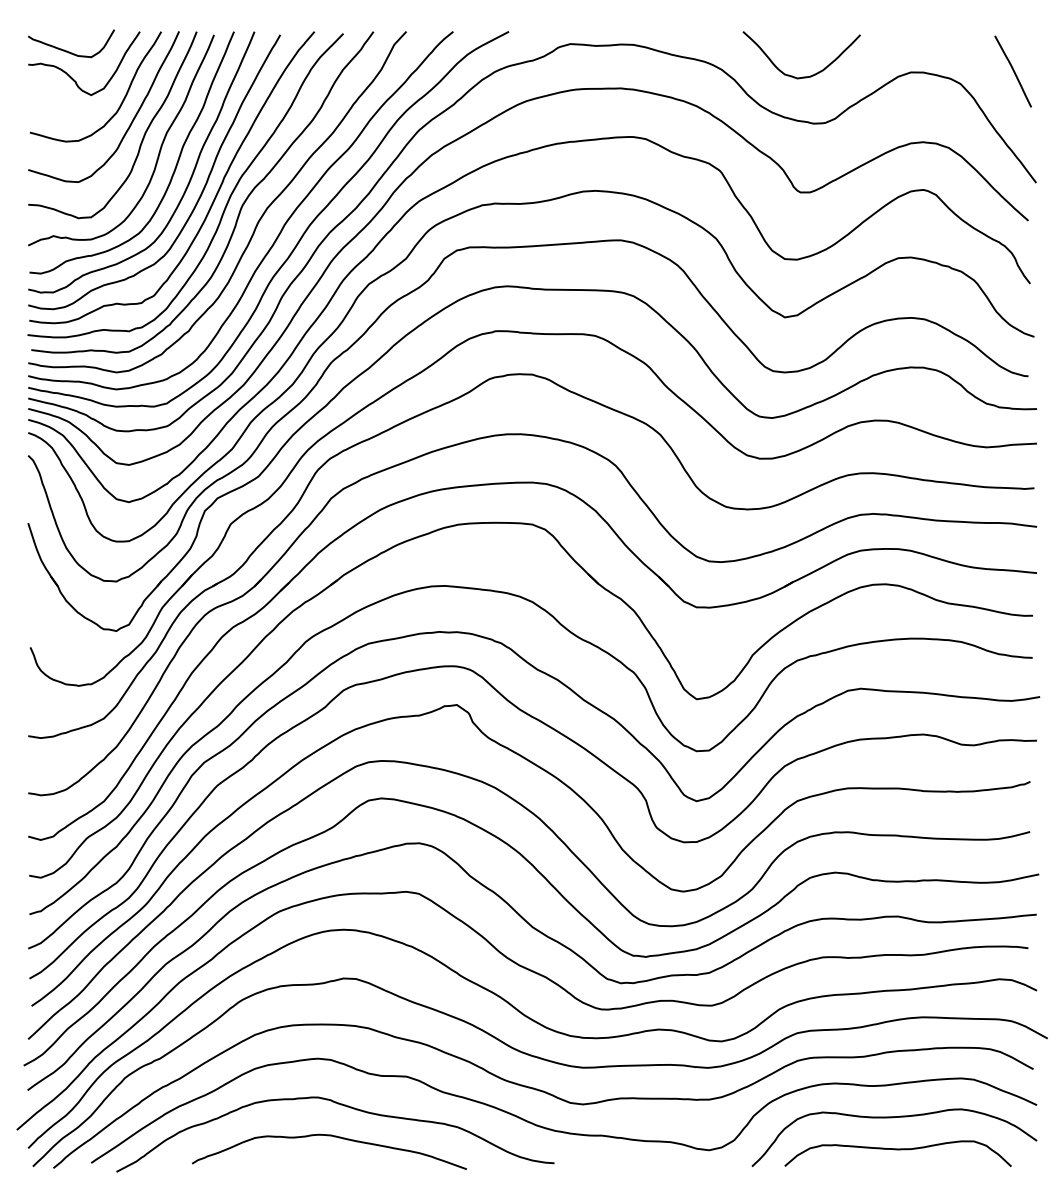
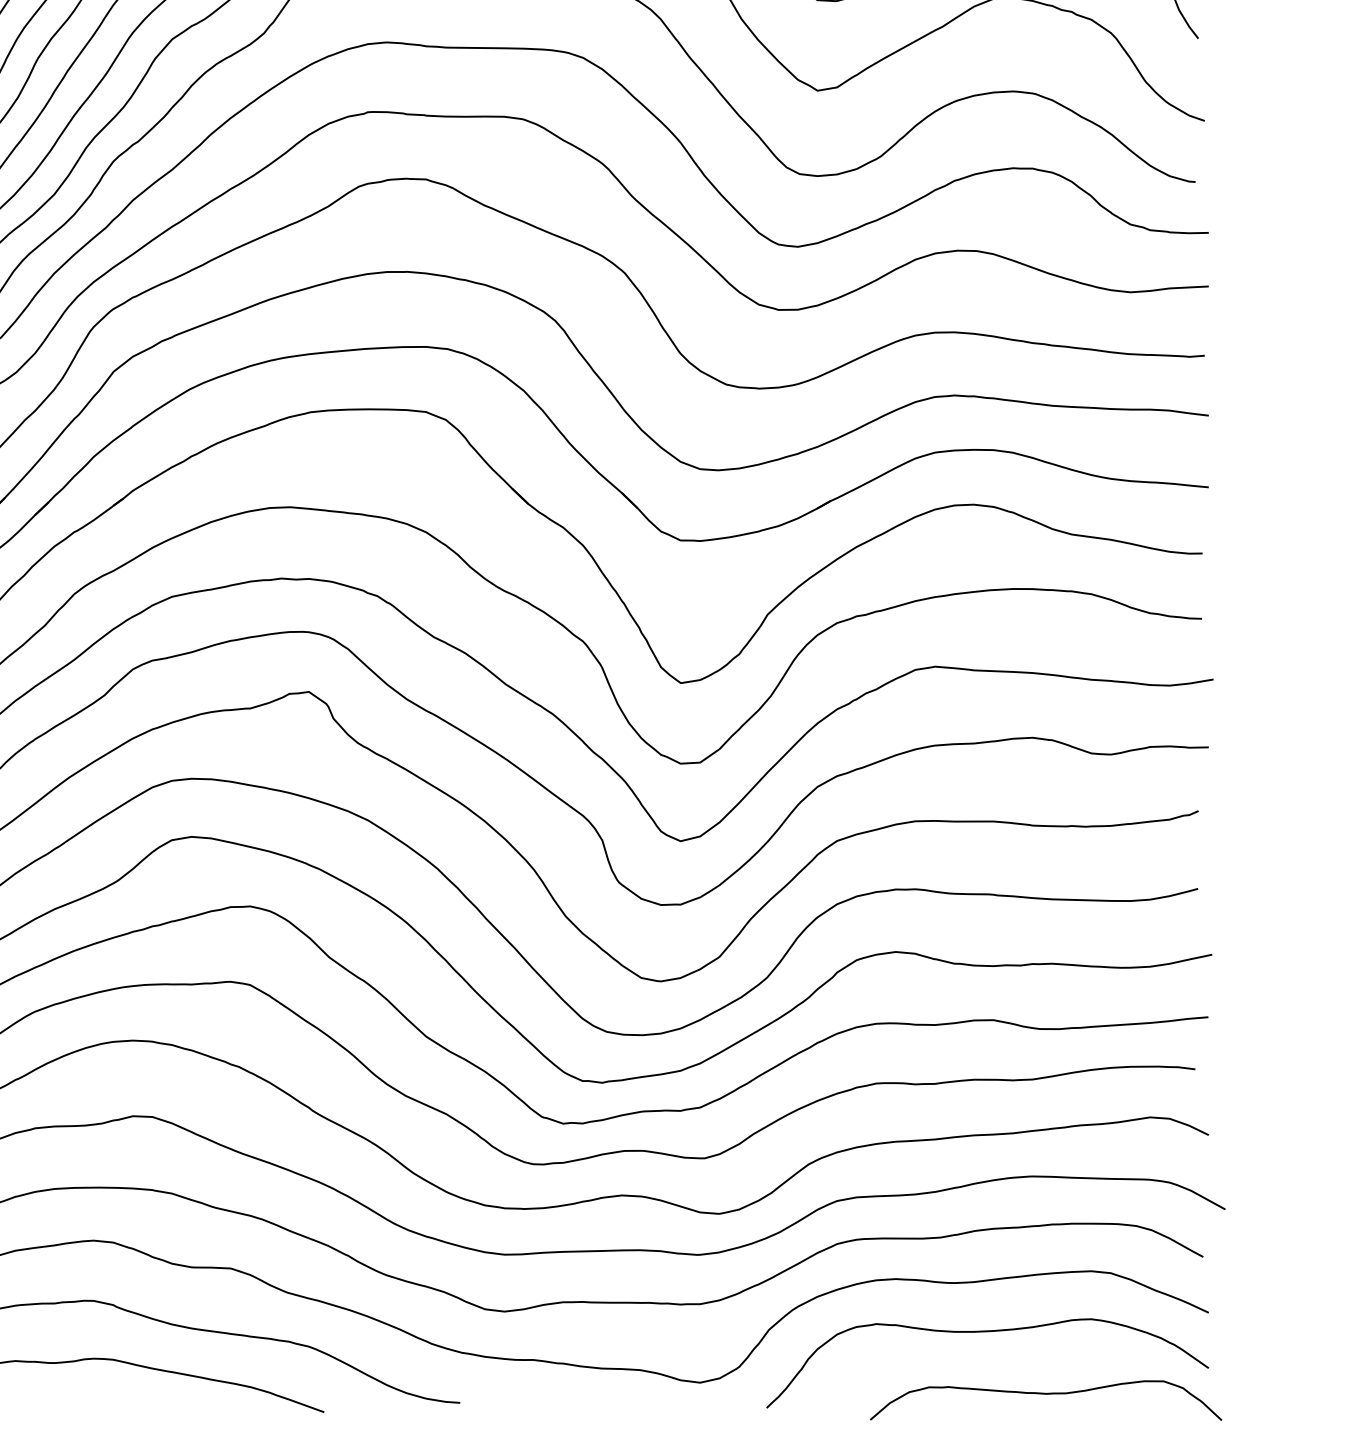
curve: (897, 1150) -> (1045, 1395), moved

